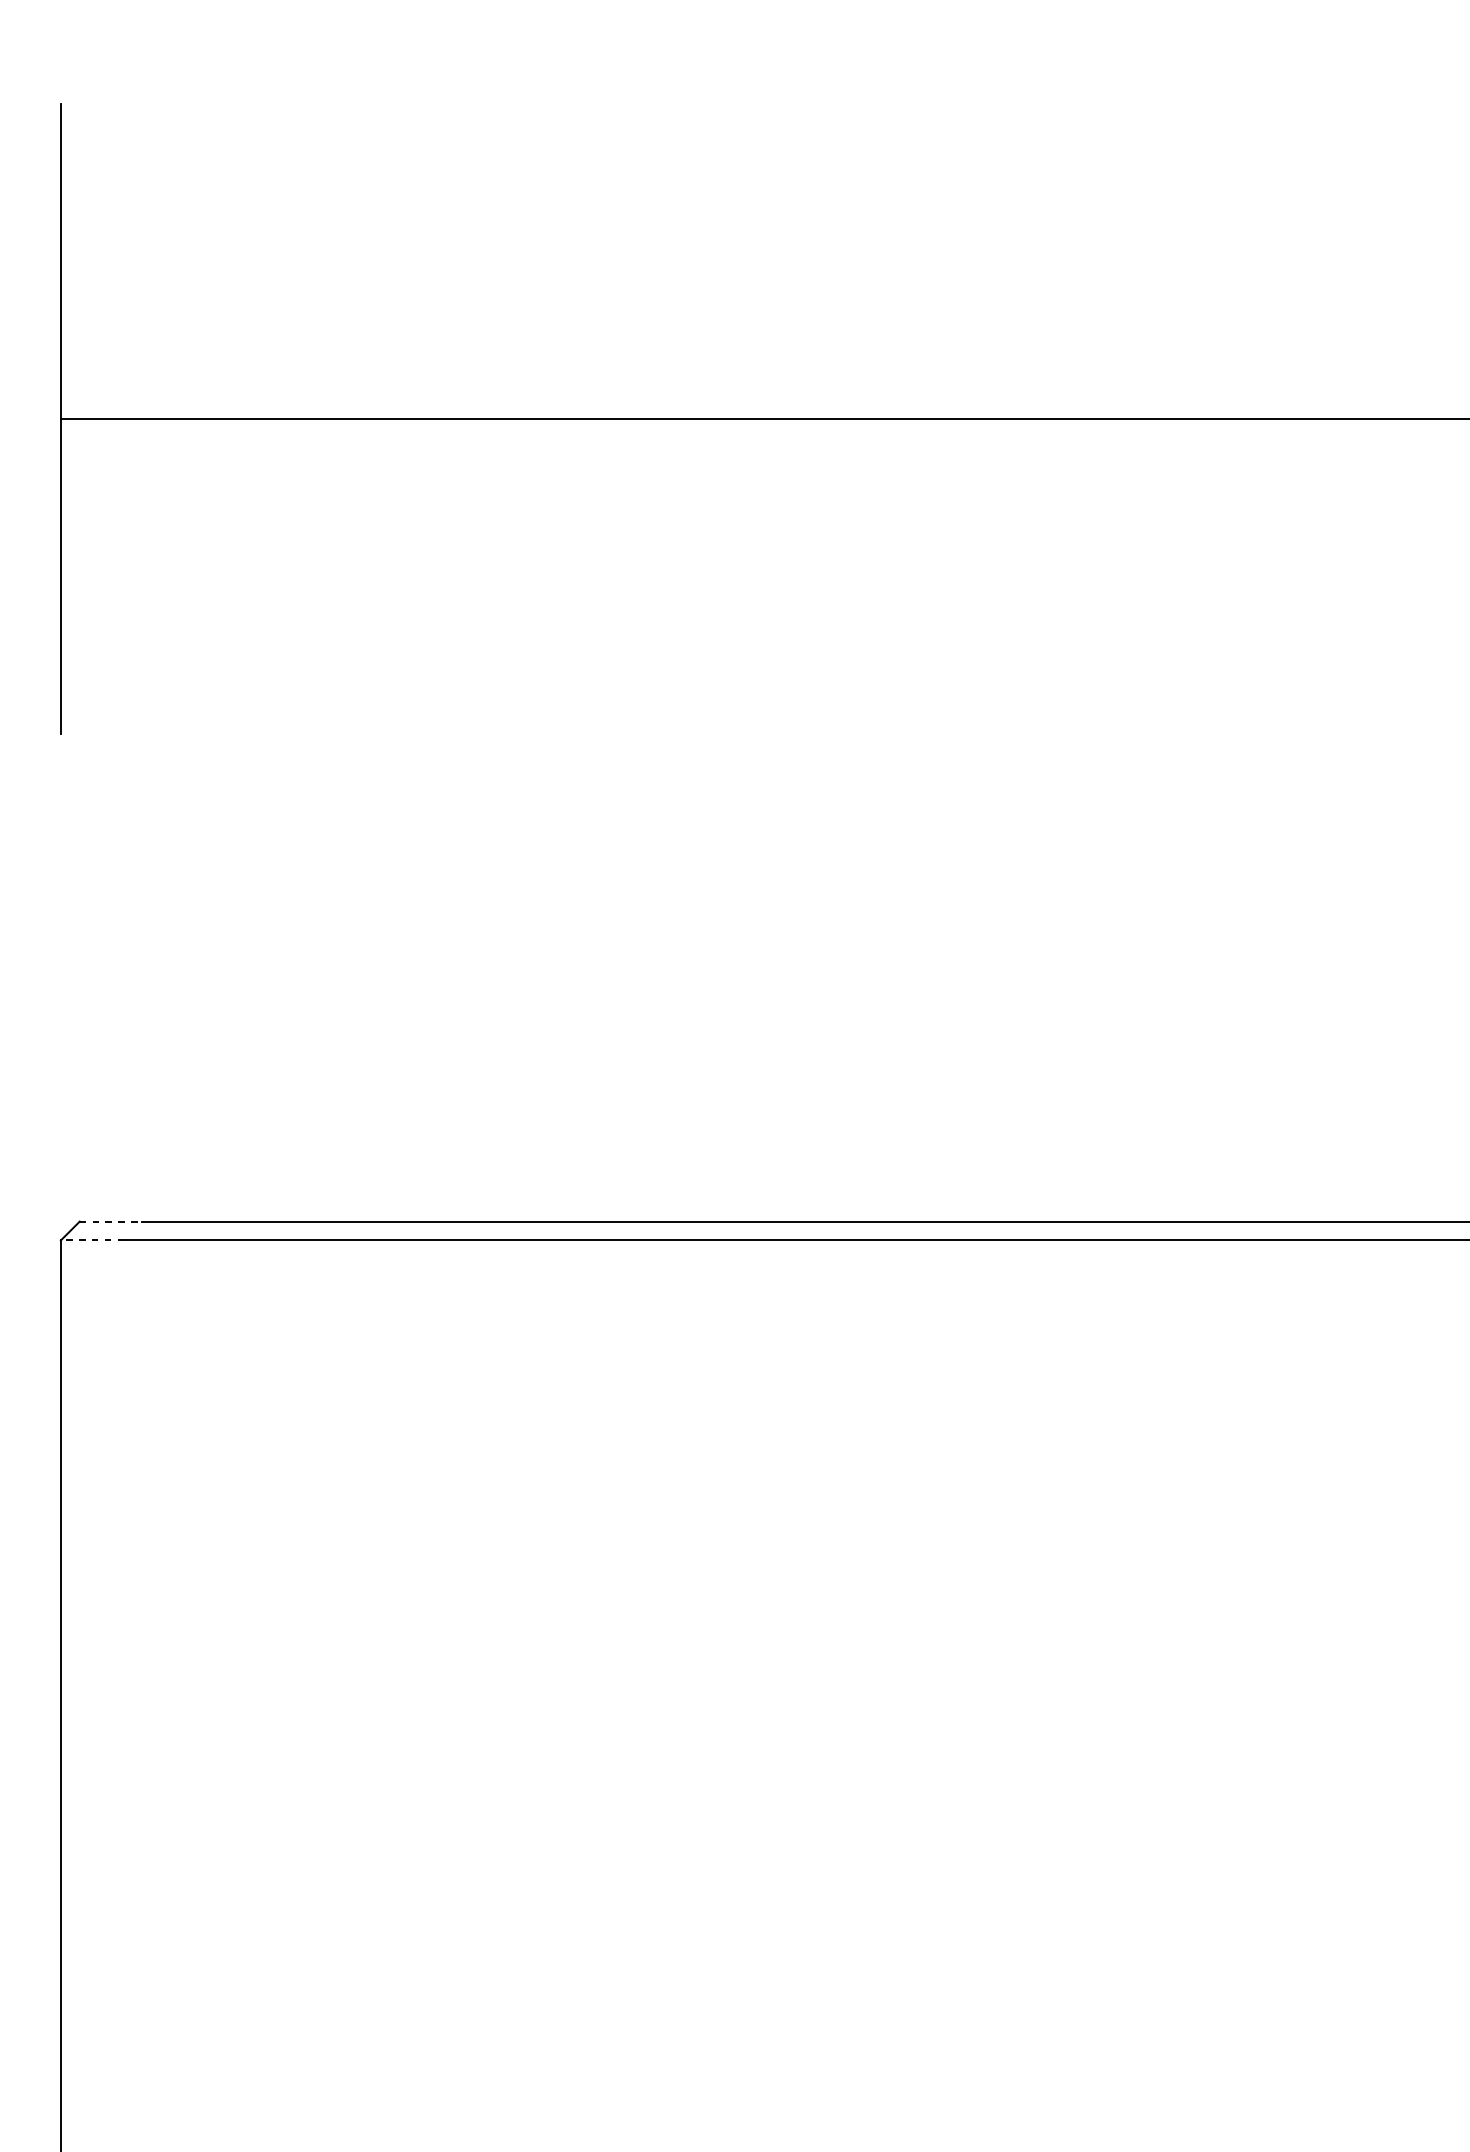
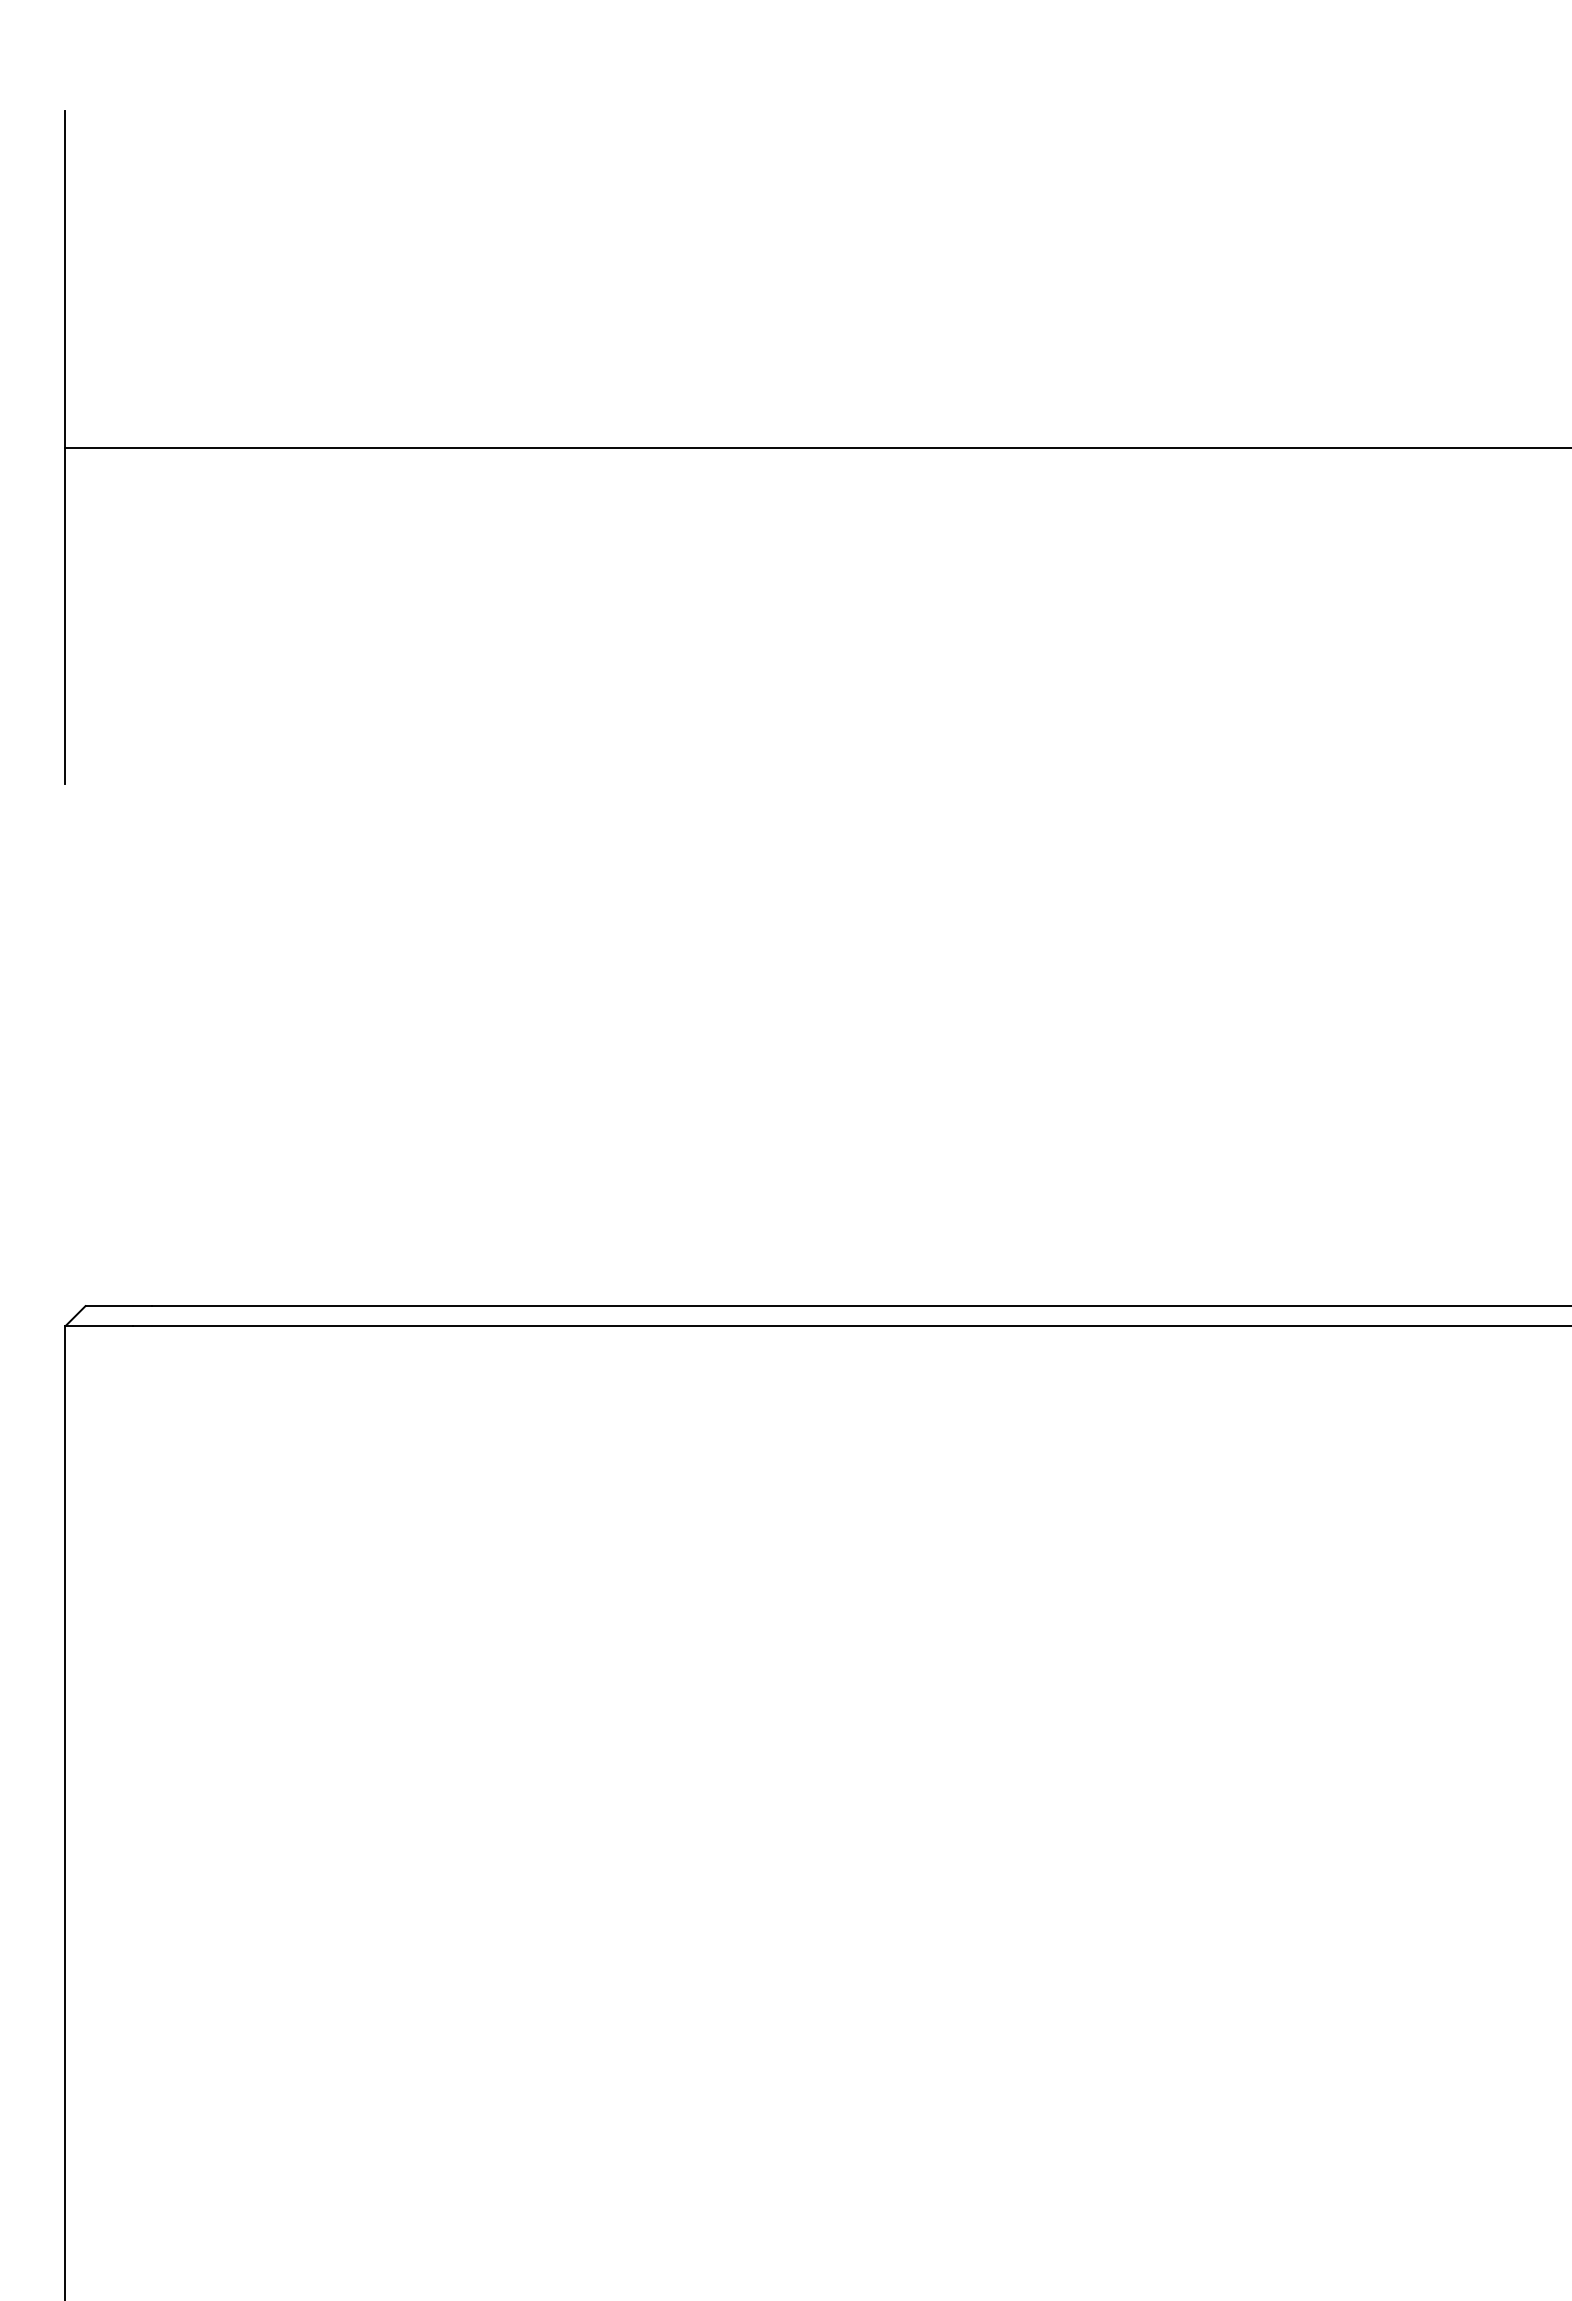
line: (110, 1221) -> (118, 1306), dashed -> solid
line: (92, 1240) -> (99, 1326), dashed -> solid

